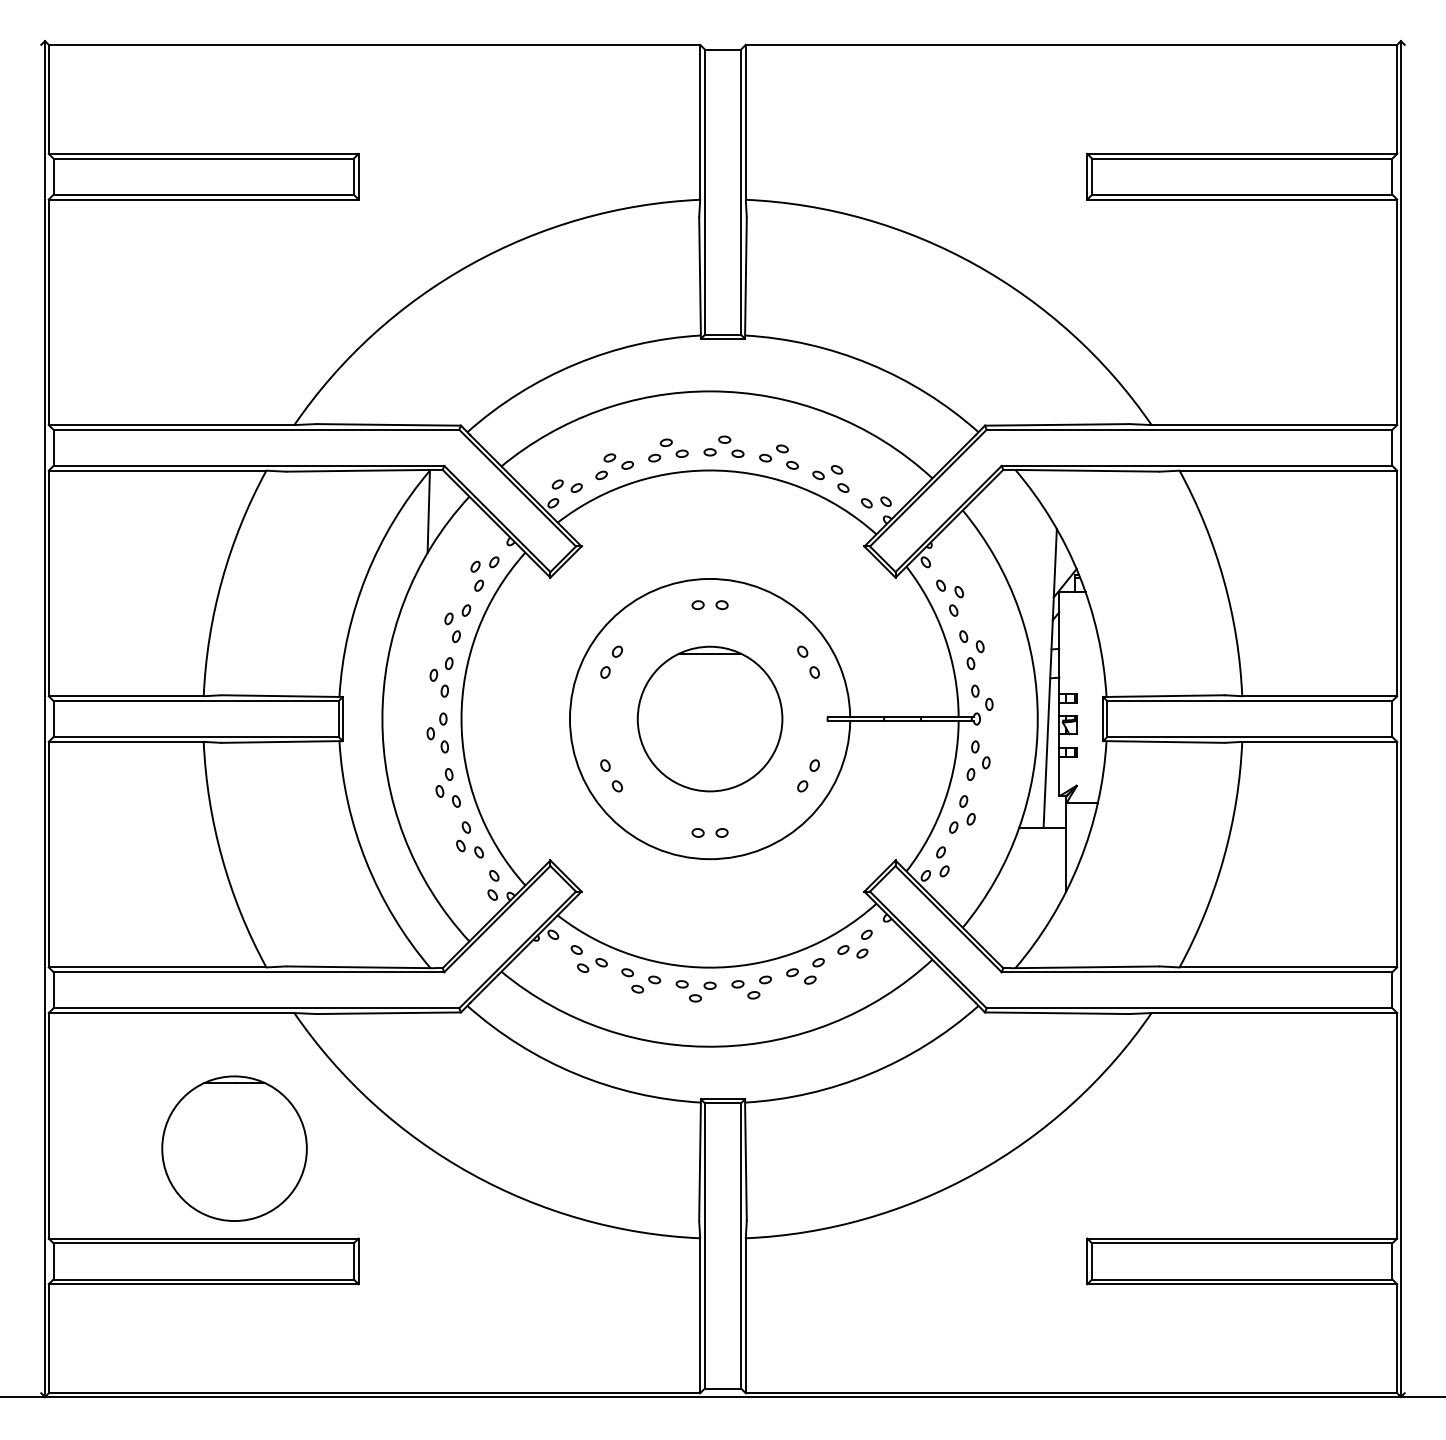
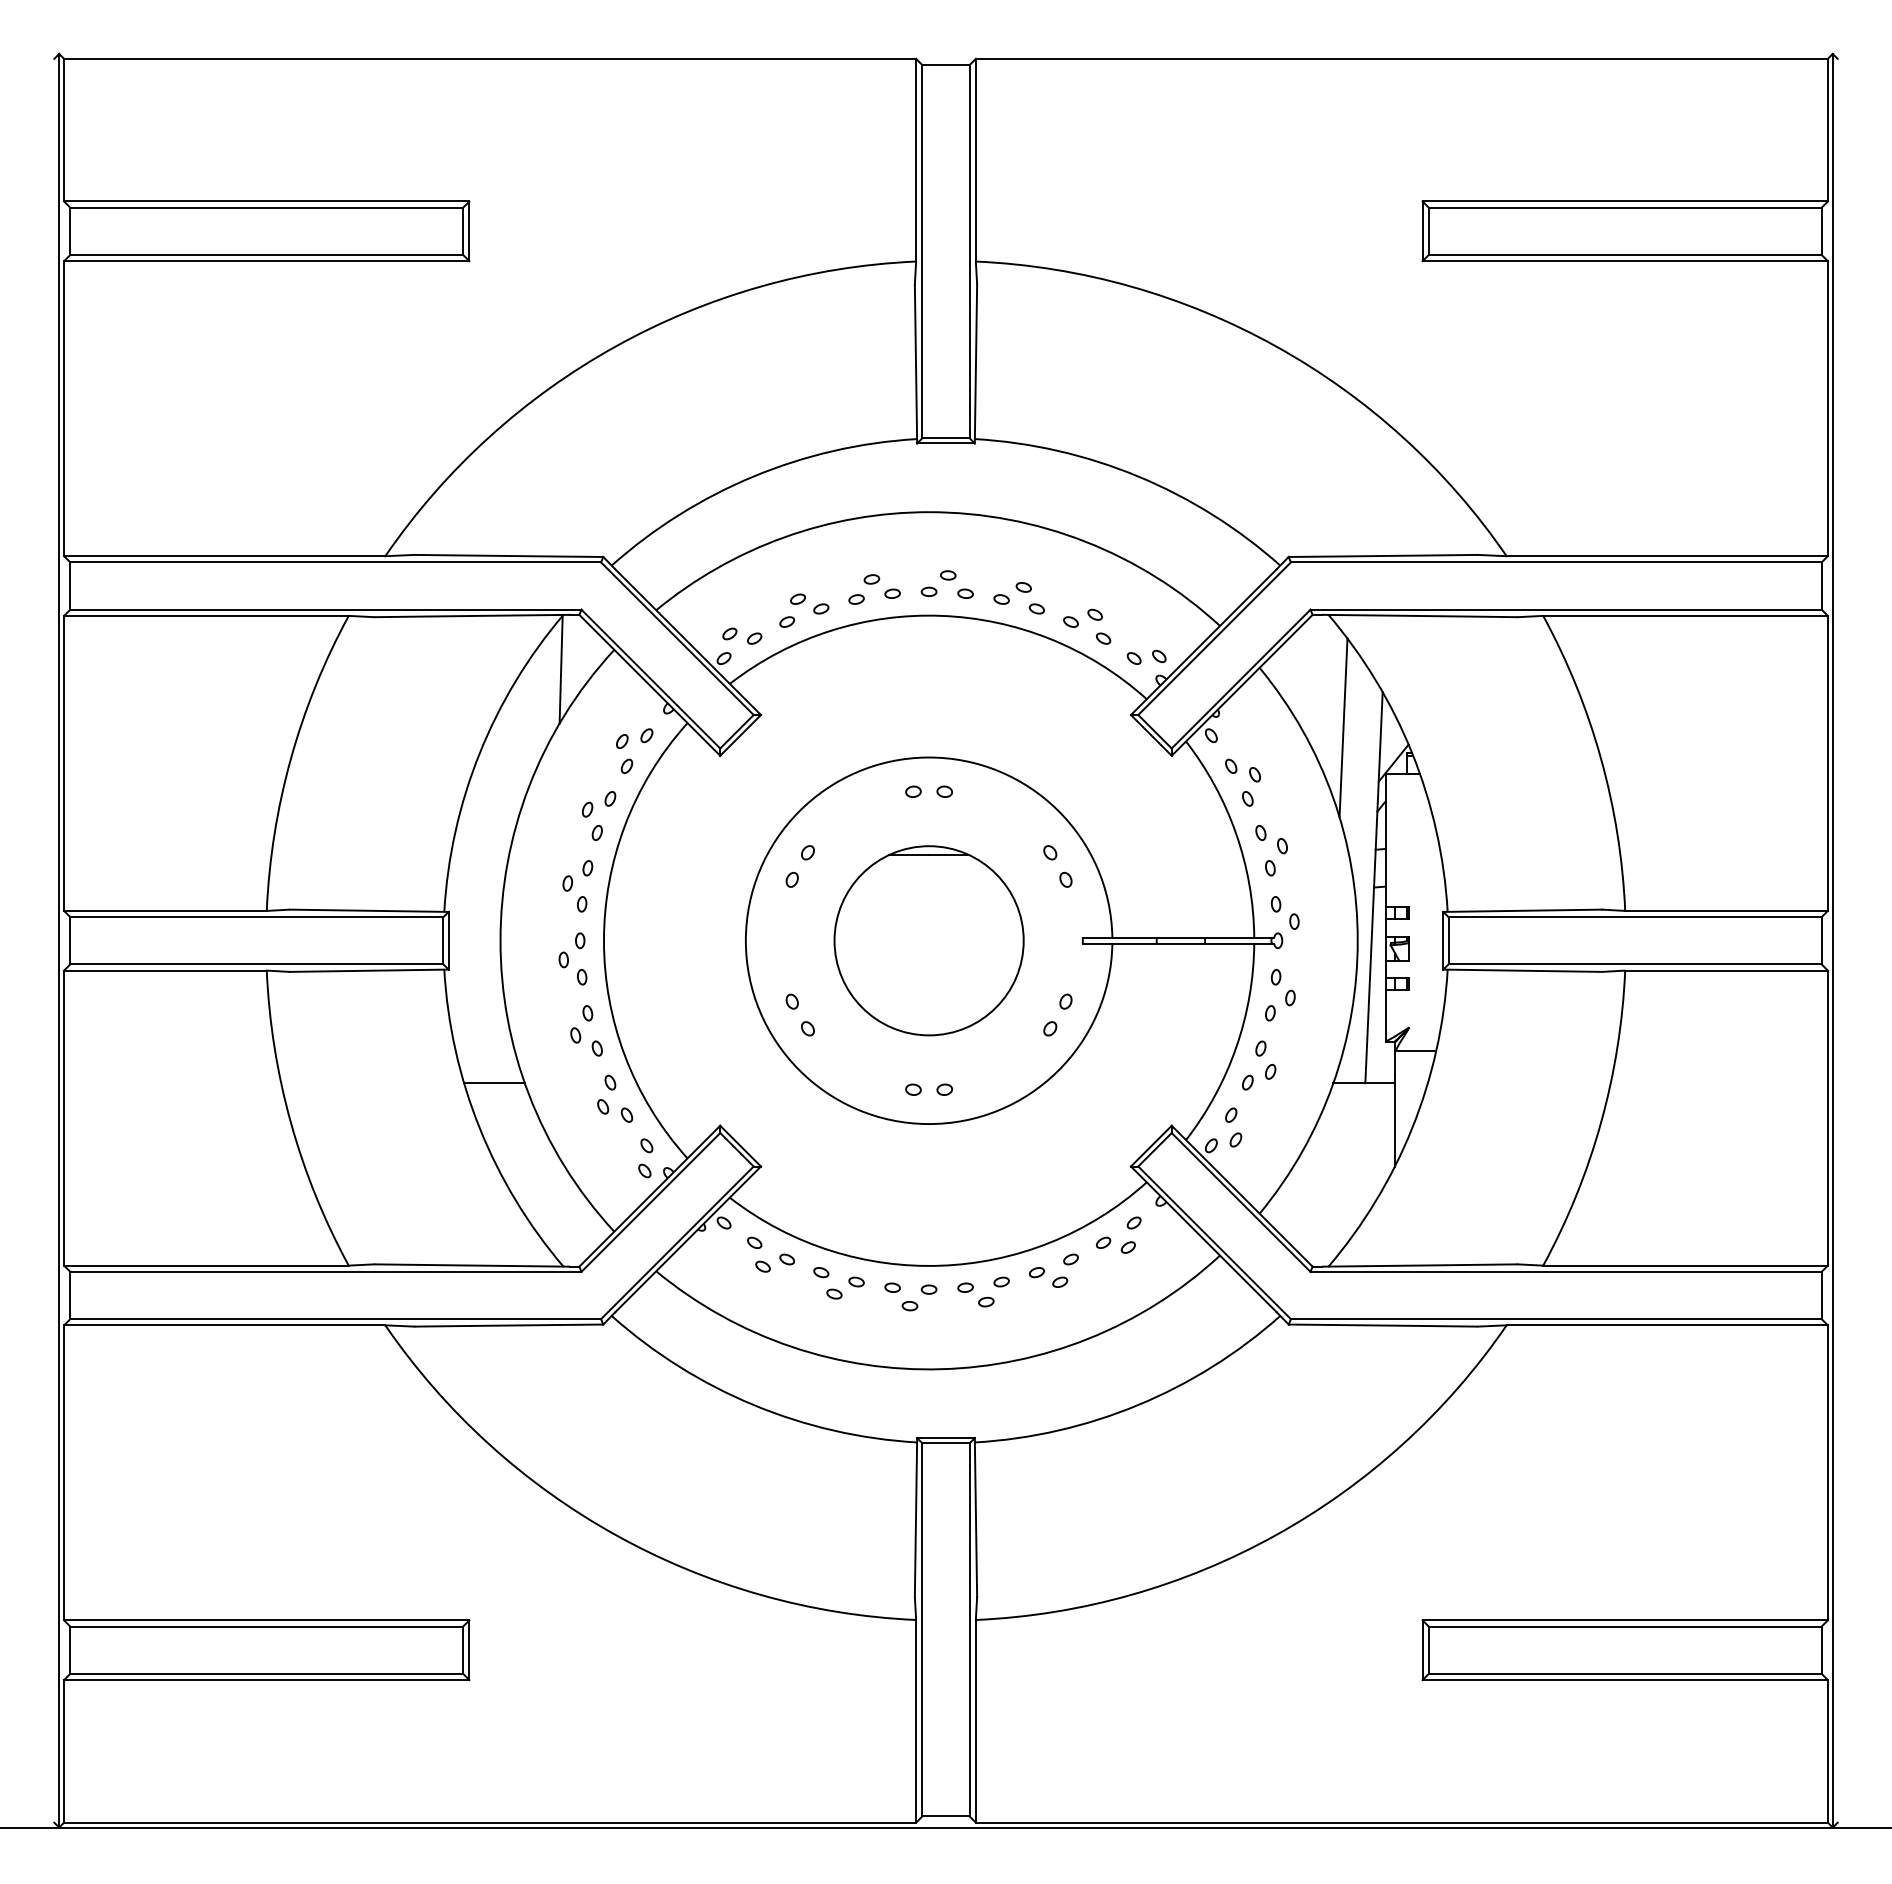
line: (1026, 556) -> (1343, 727), added
line: (377, 828) -> (494, 1083), added
part: (234, 1148) -> (306, 1502), removed

